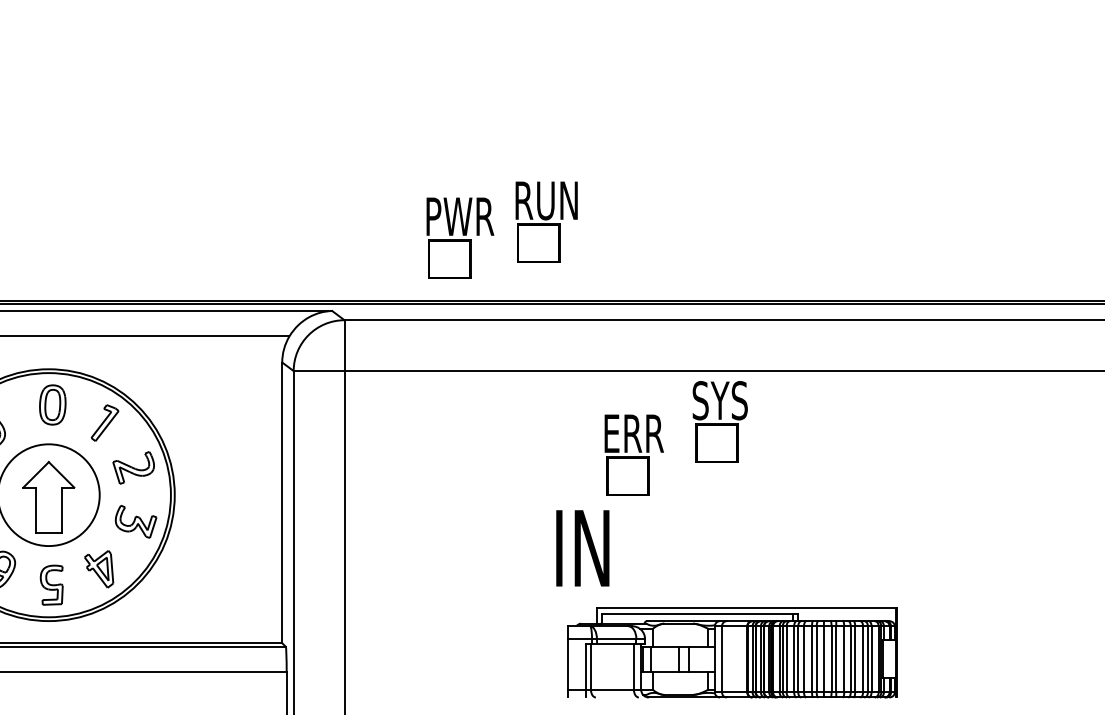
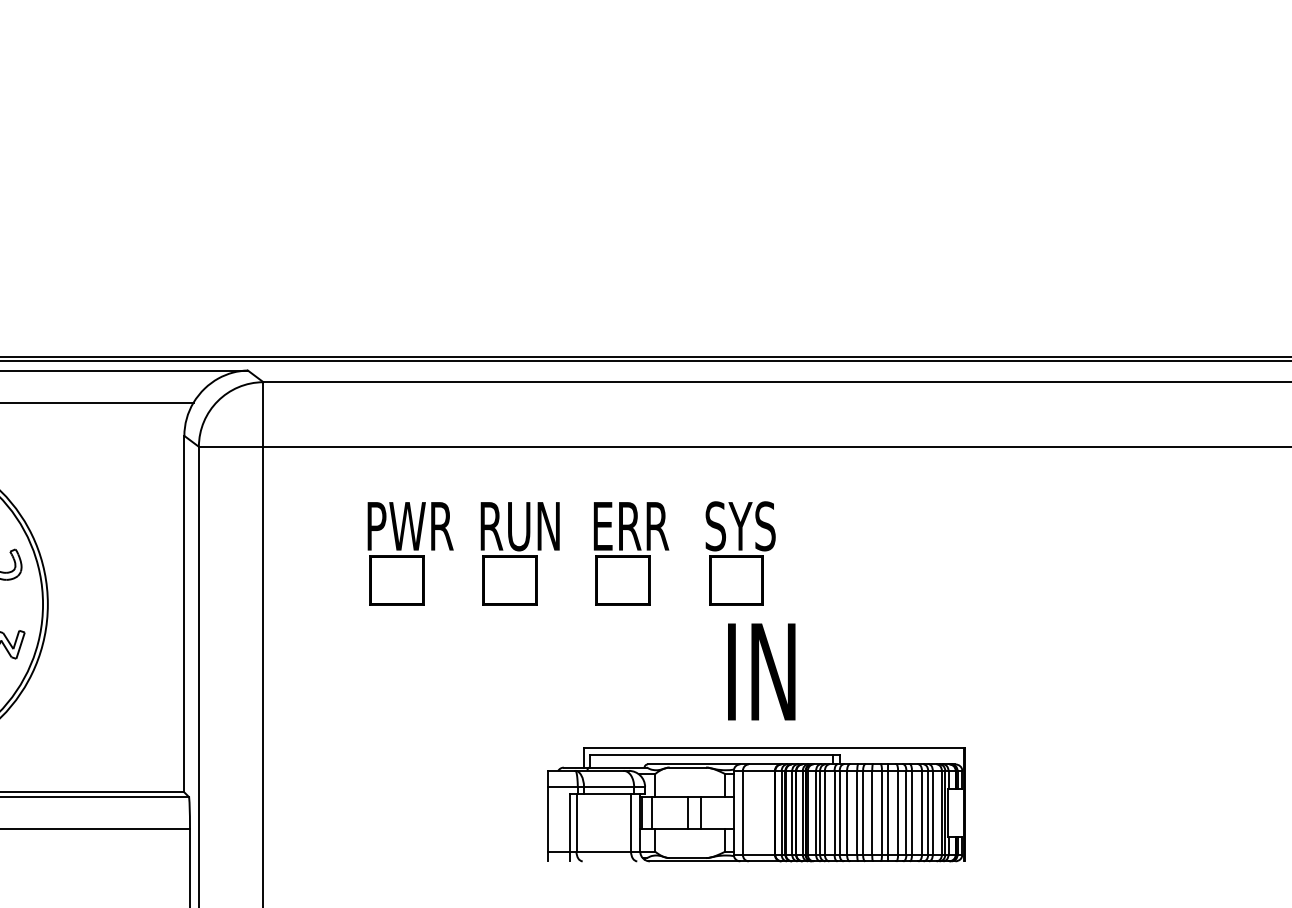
part: (546, 221) -> (519, 552), moved
part: (460, 237) -> (410, 552), moved
part: (719, 421) -> (739, 552), moved
text: (582, 548) -> (761, 672), moved

